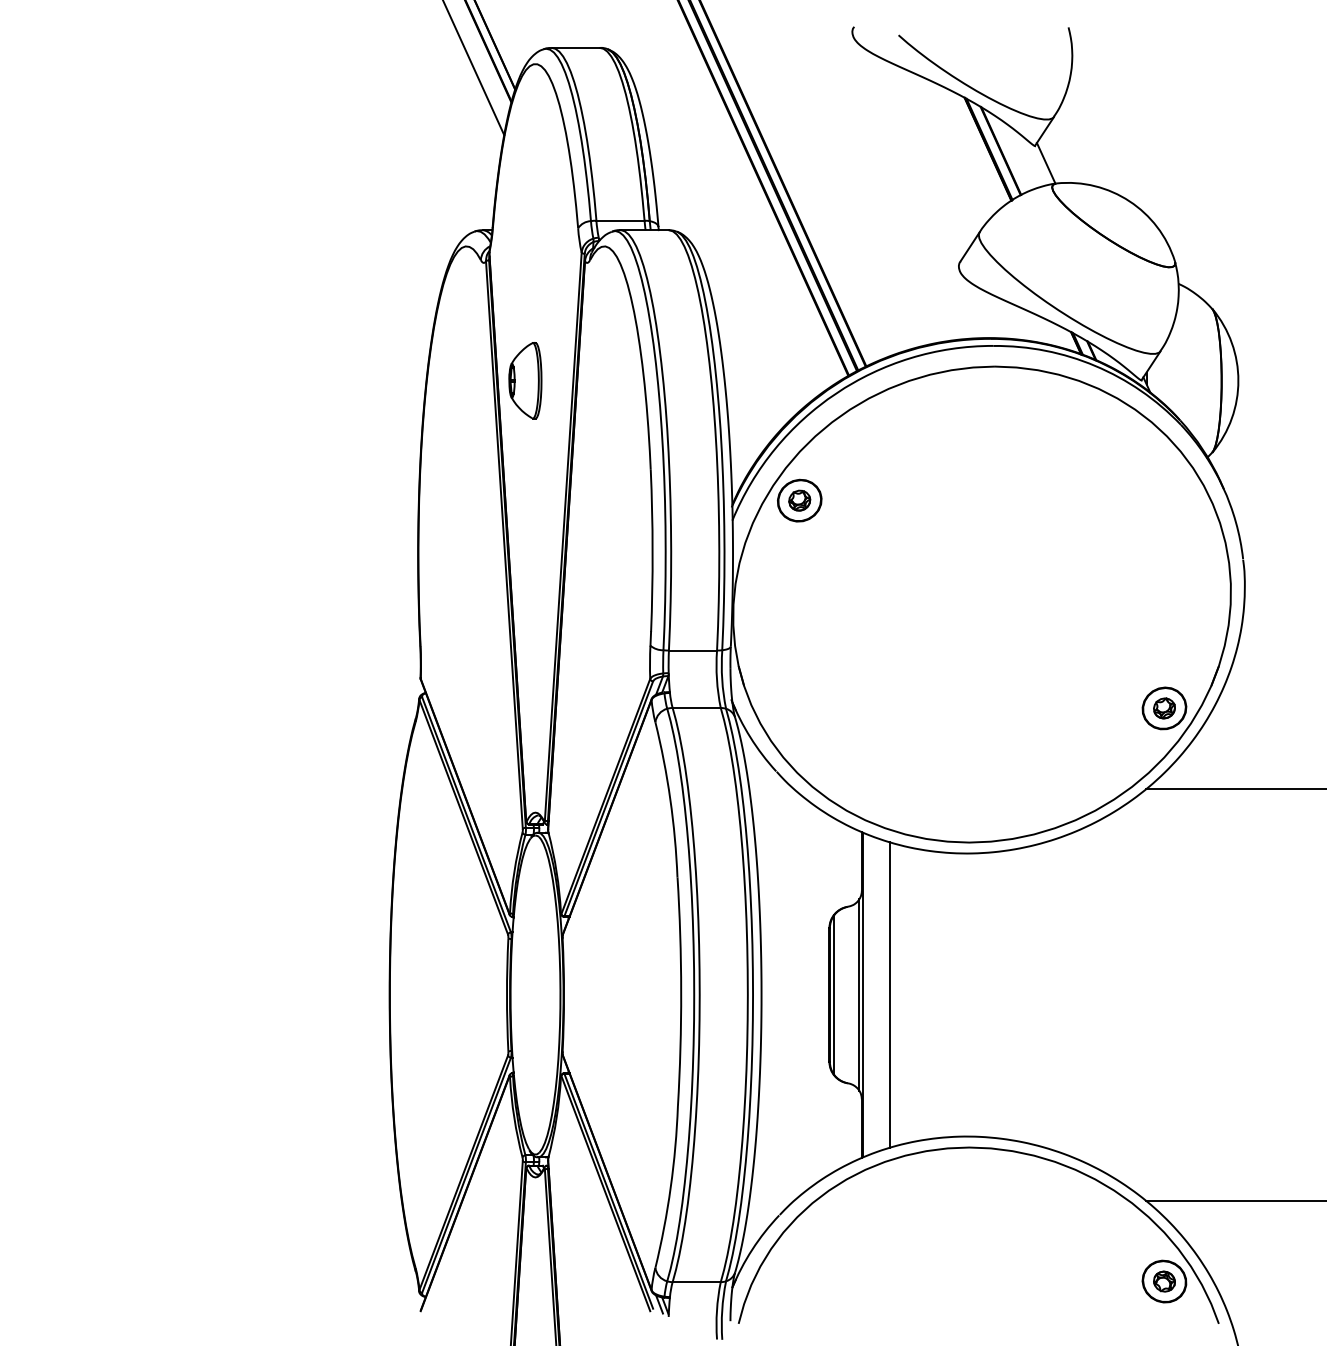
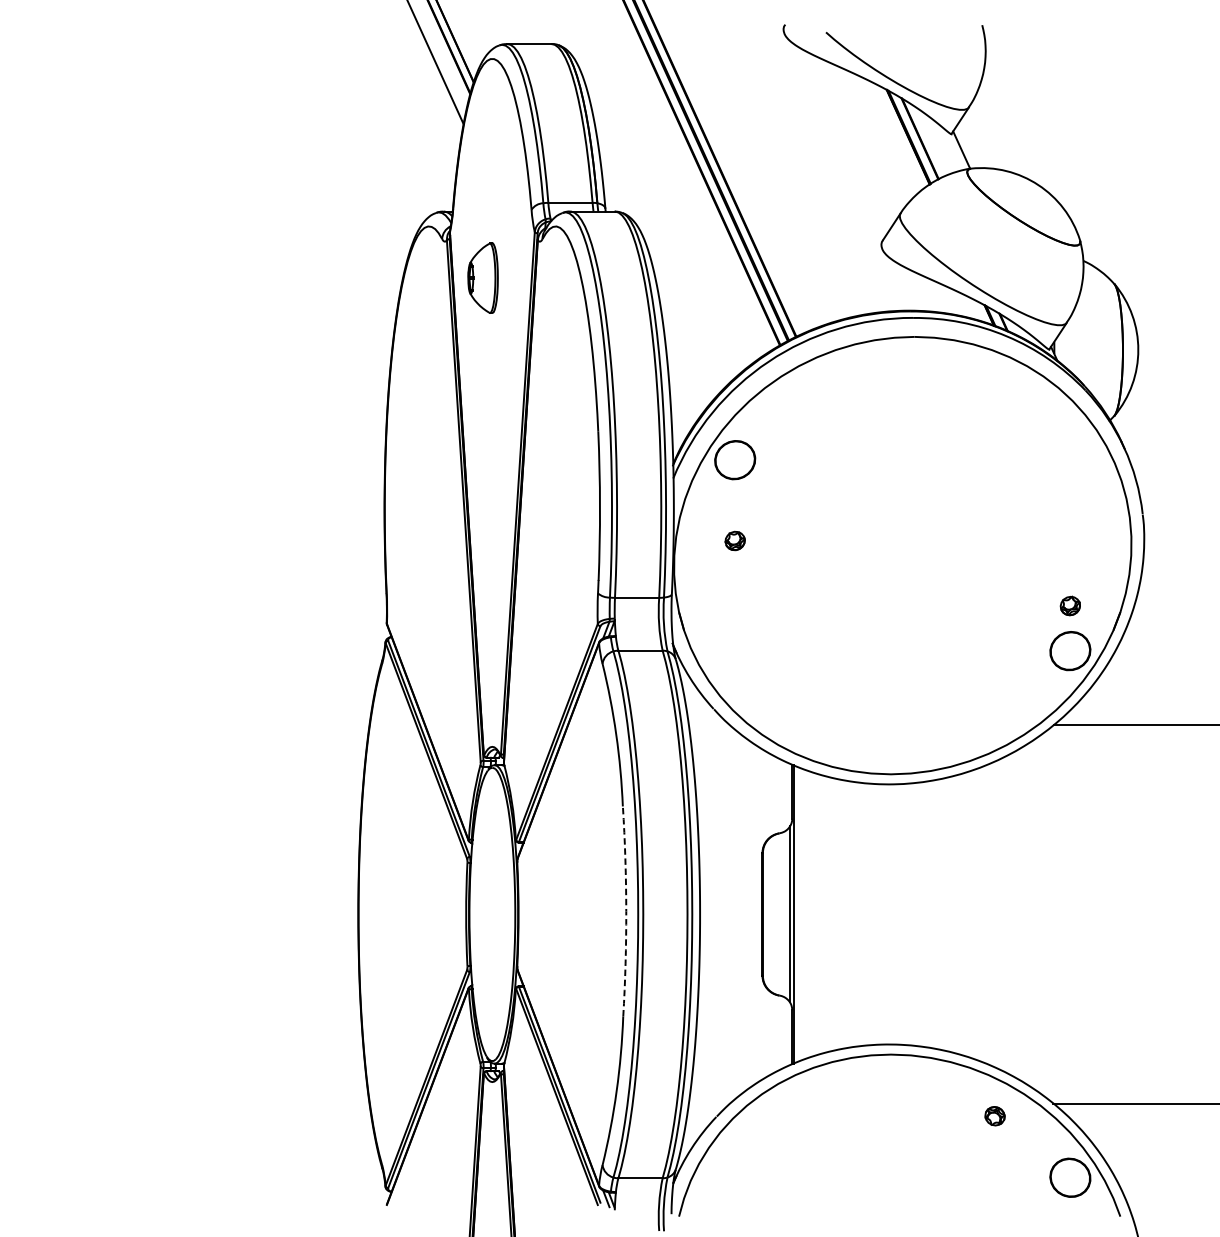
part: (525, 380) -> (483, 278), moved
part: (799, 500) -> (734, 540), moved
part: (1164, 708) -> (1070, 606), moved
arc: (681, 991) -> (626, 911), solid -> dashed
line: (890, 994) -> (818, 913), removed
line: (834, 995) -> (767, 914), removed
part: (1164, 1281) -> (995, 1116), moved

